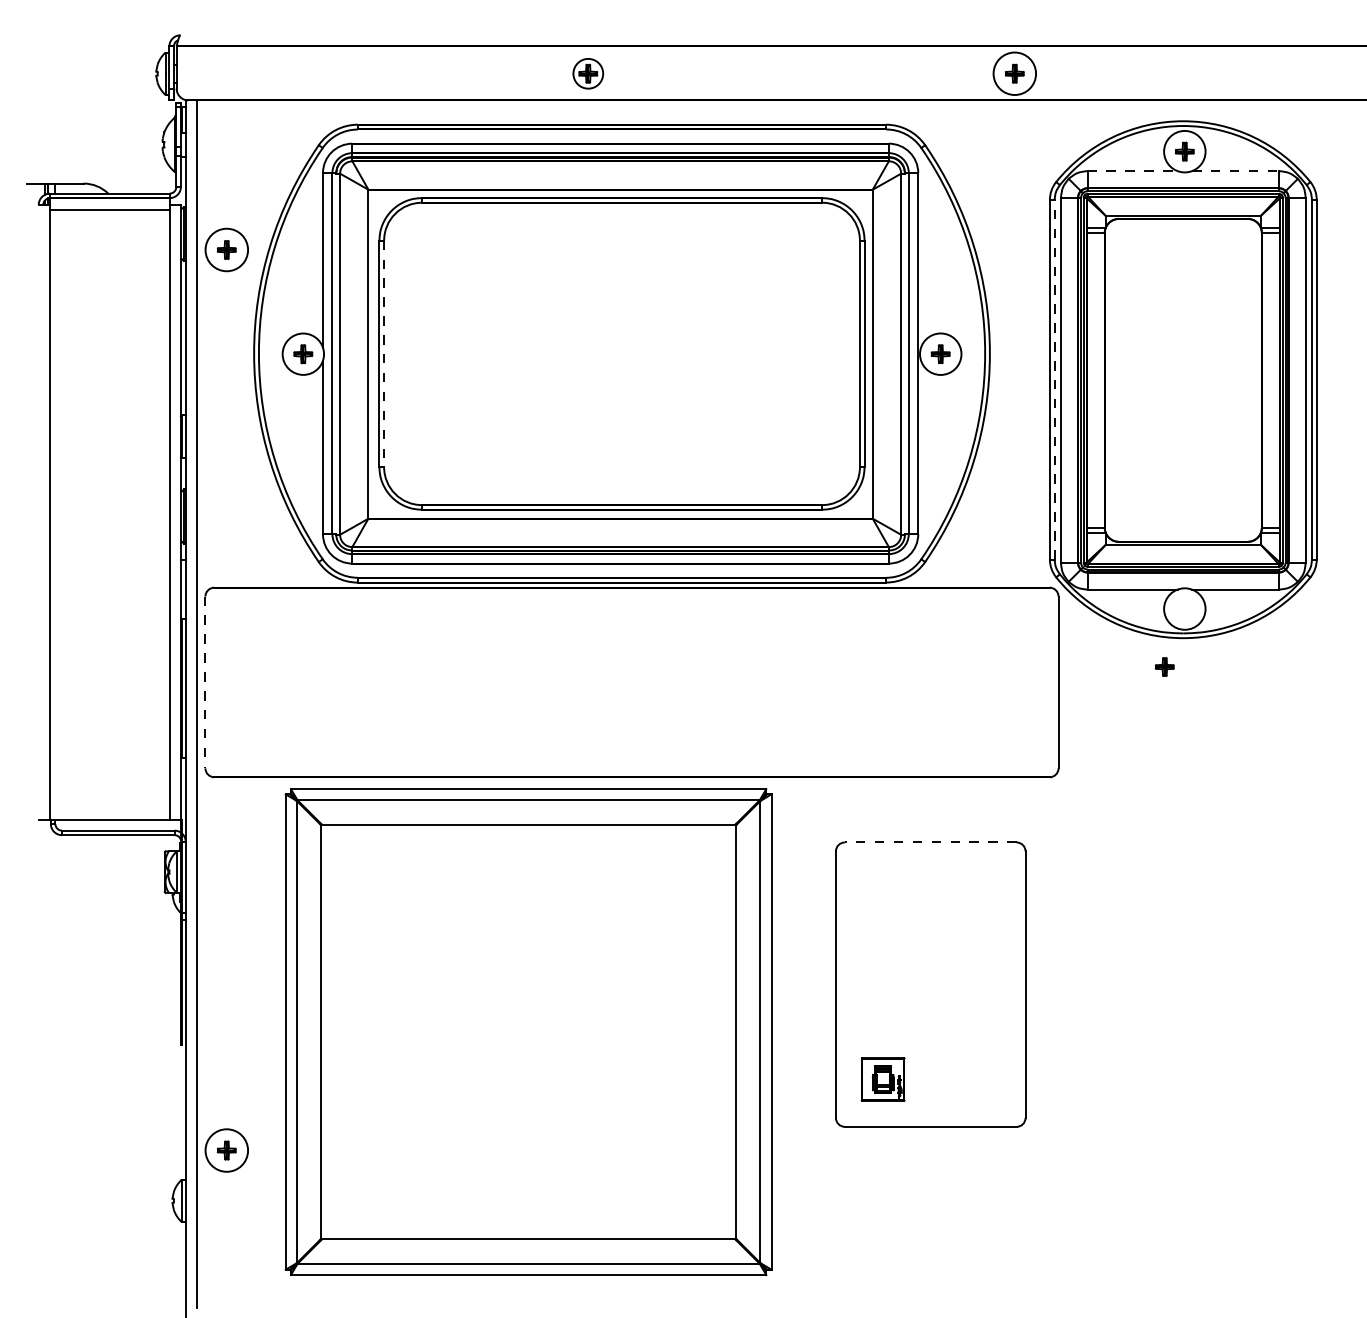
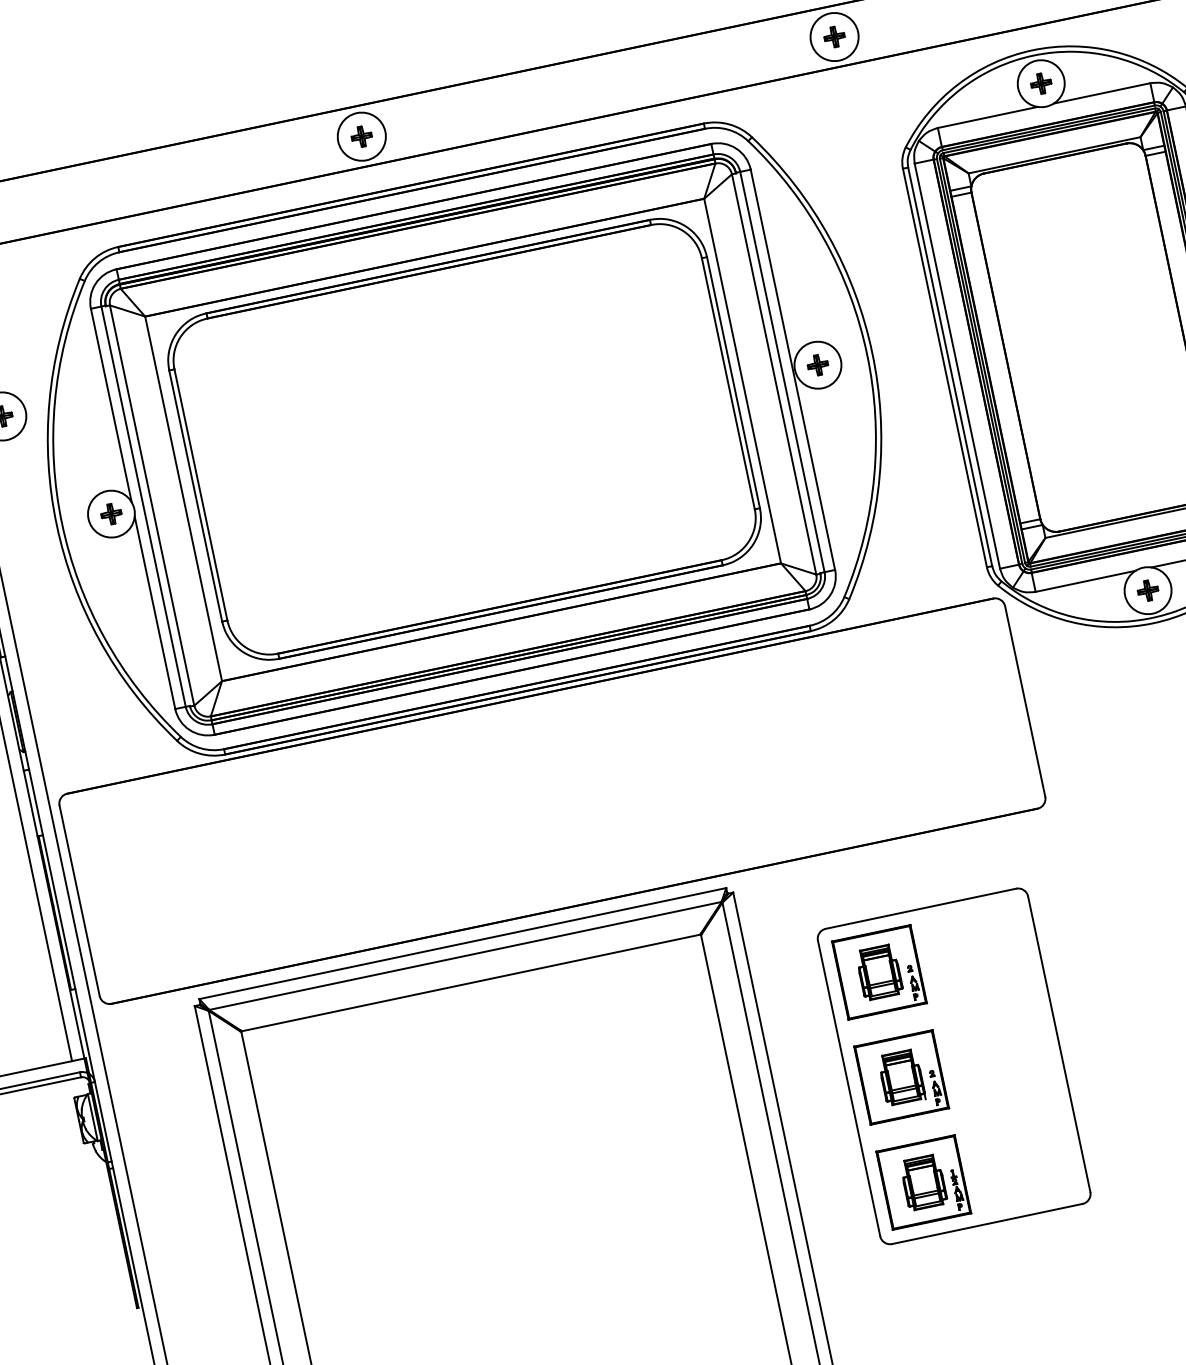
circle: (588, 73) -> (361, 136), size x1.43
line: (1133, 171) -> (988, 117), dashed -> solid
line: (1235, 171) -> (1102, 93), dashed -> solid
line: (384, 354) -> (201, 495), dashed -> solid
line: (1054, 379) -> (949, 366), dashed -> solid
part: (1164, 666) -> (1147, 590), moved
line: (205, 682) -> (79, 900), dashed -> solid
line: (930, 842) -> (920, 908), dashed -> solid
part: (882, 889) -> (878, 972), added
part: (882, 984) -> (900, 1077), added
part: (882, 1079) -> (922, 1182), size x1.67

